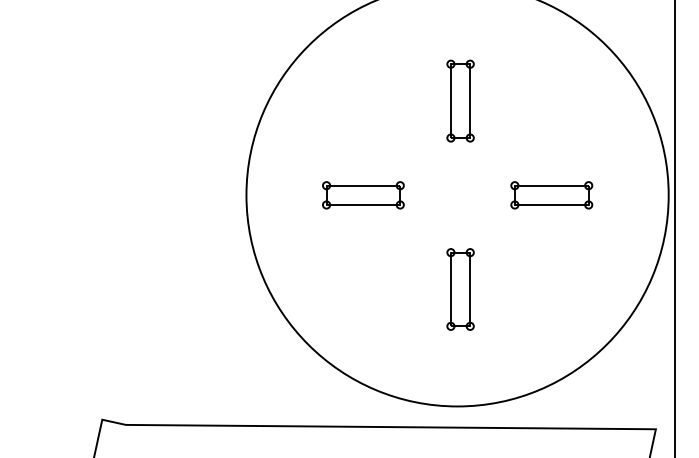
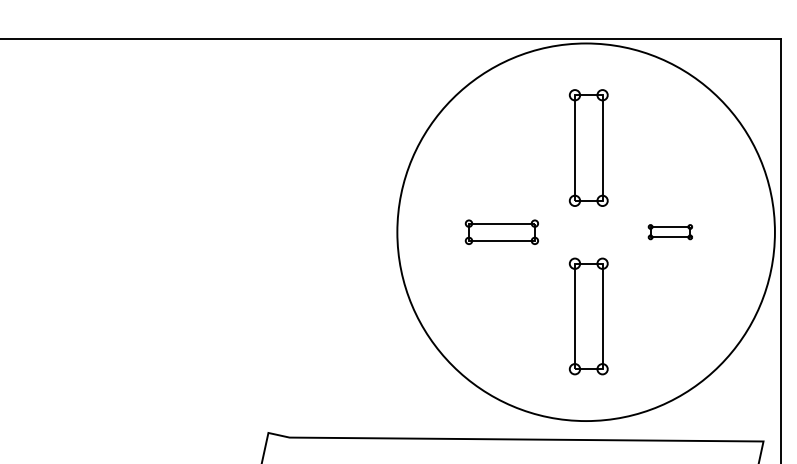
part: (460, 100) -> (588, 147), size x1.6
part: (551, 194) -> (670, 231), size x0.6
part: (460, 289) -> (588, 316), size x1.6

